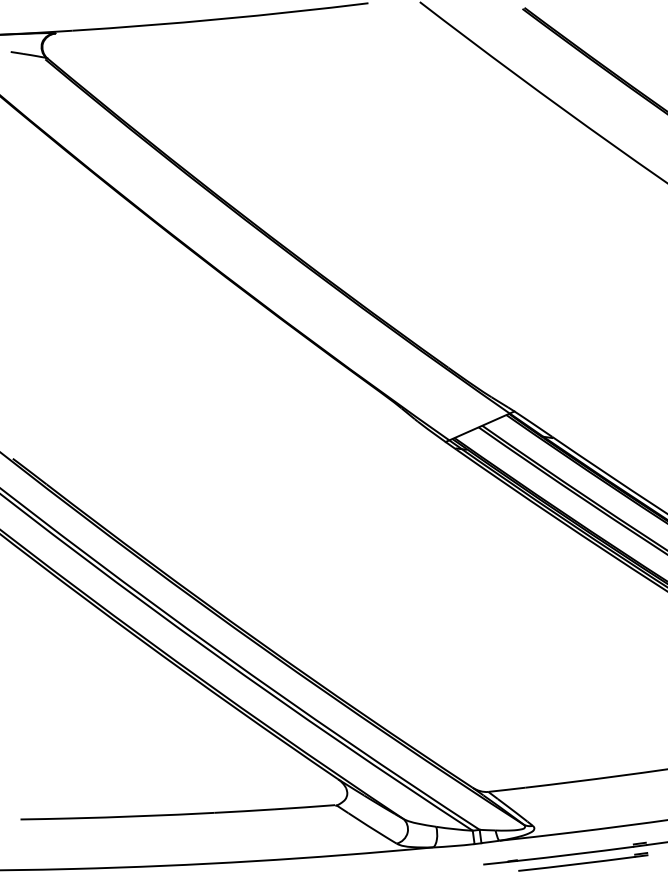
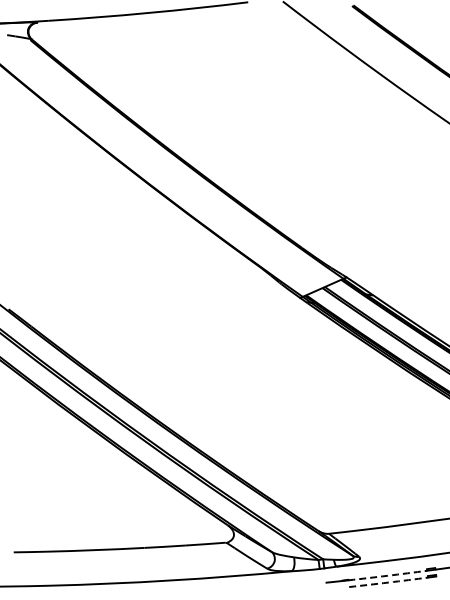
arc: (575, 853) -> (387, 575), solid -> dashed
arc: (576, 864) -> (388, 582), solid -> dashed

